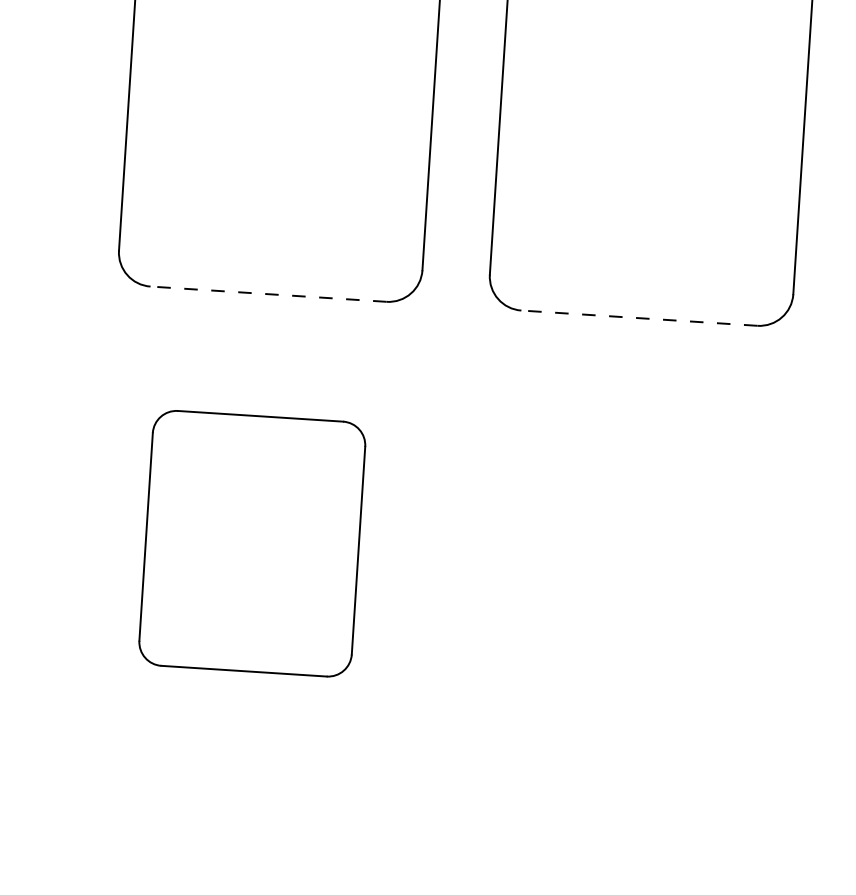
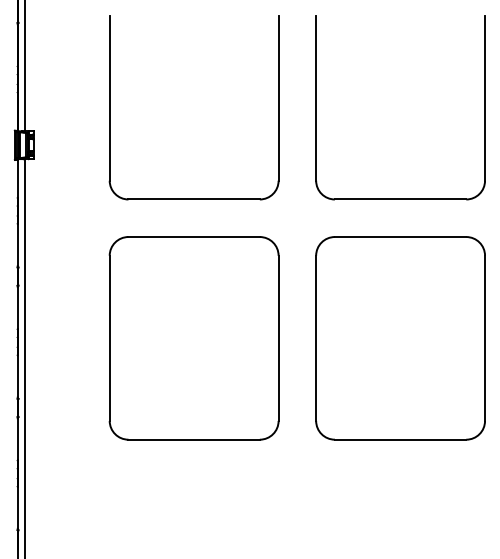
line: (269, 294) -> (194, 199), dashed -> solid
line: (639, 318) -> (400, 199), dashed -> solid
part: (251, 543) -> (193, 338), size x1.43
part: (623, 567) -> (400, 338), added

